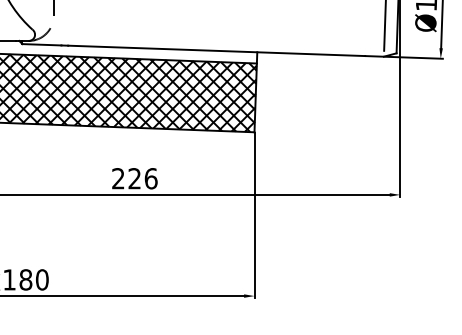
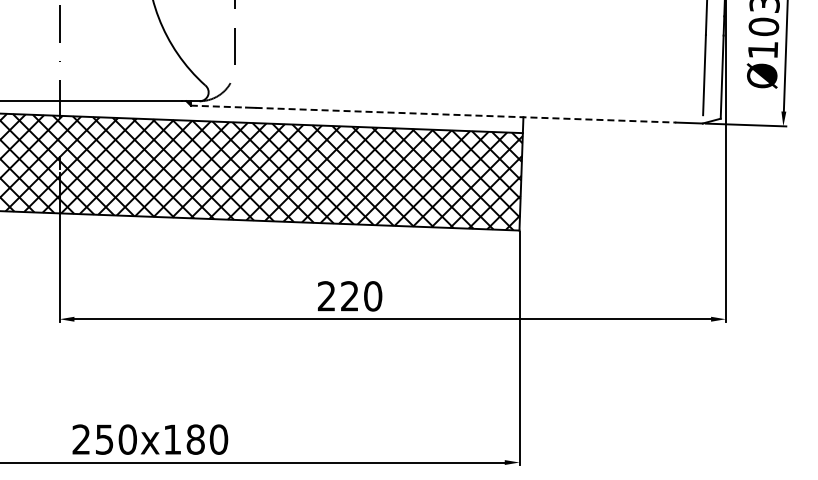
line: (42, 44) -> (218, 106), solid -> dashed
line: (217, 51) -> (466, 115), solid -> dashed
text: (151, 178) -> (373, 296), 226 -> 220

